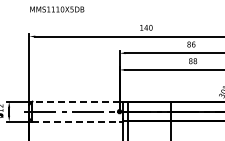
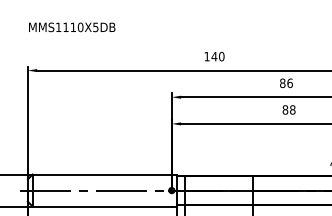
line: (76, 101) -> (102, 174), dashed -> solid
line: (76, 121) -> (102, 206), dashed -> solid

